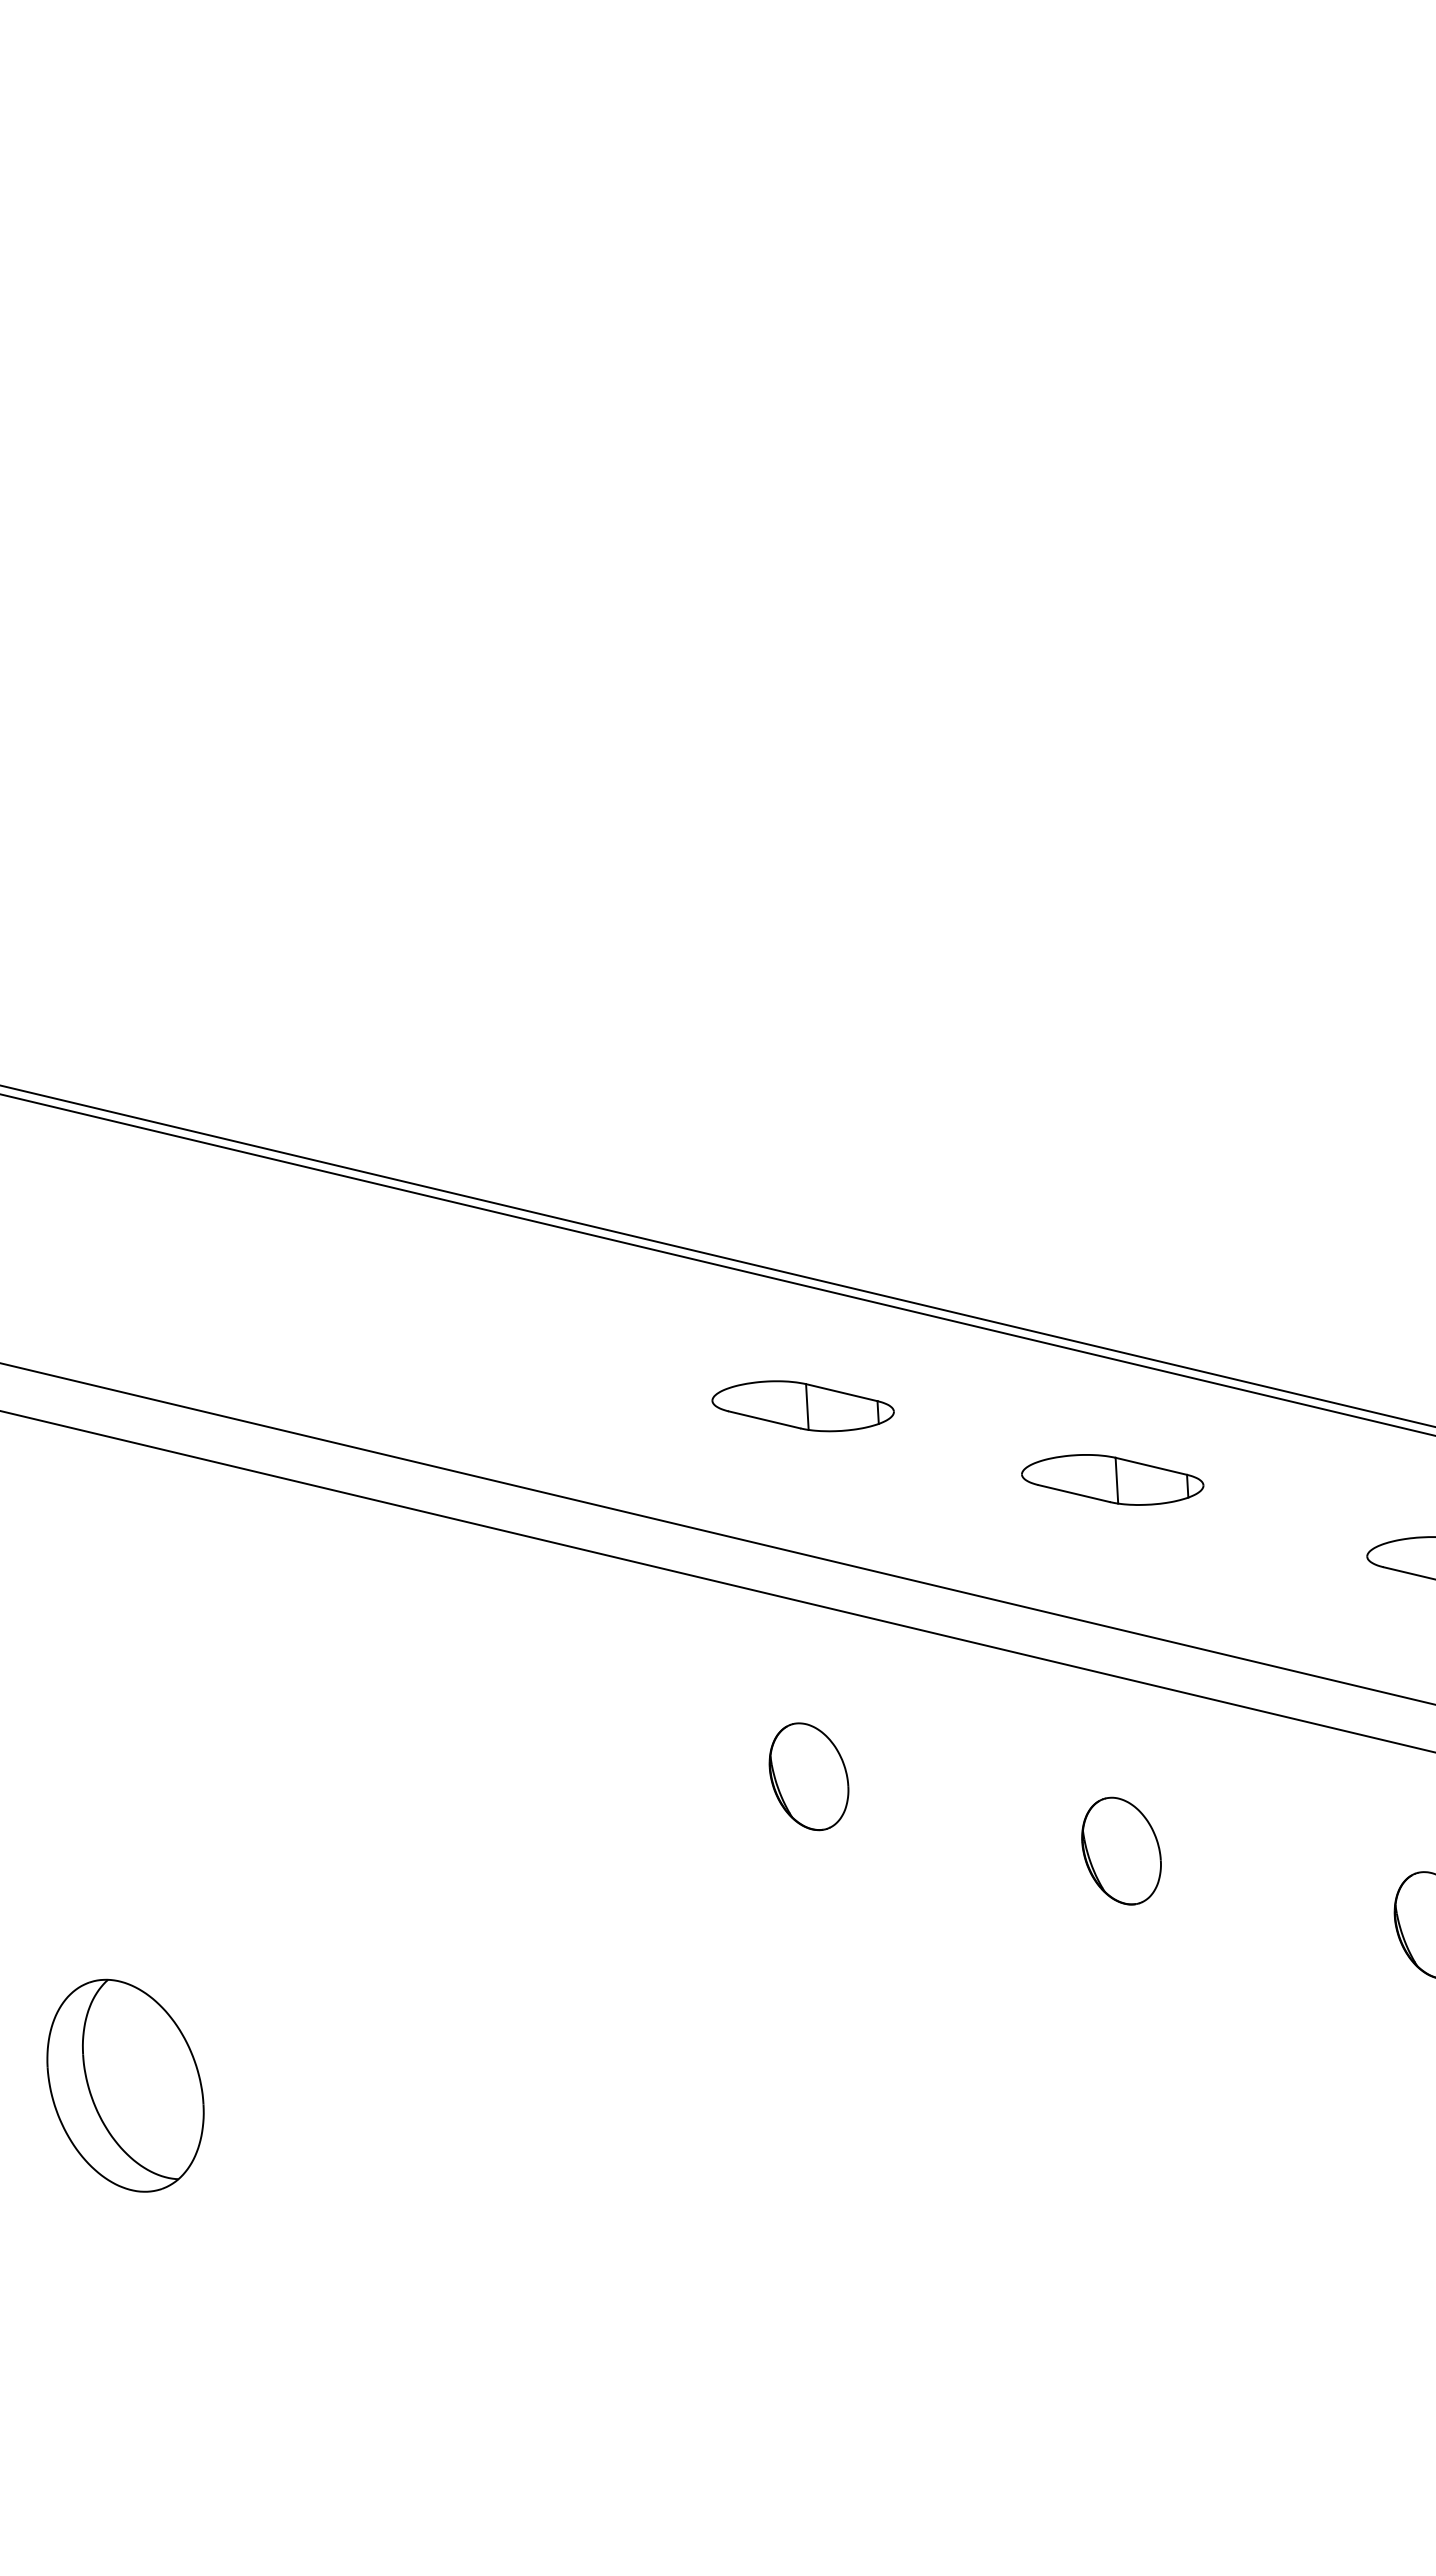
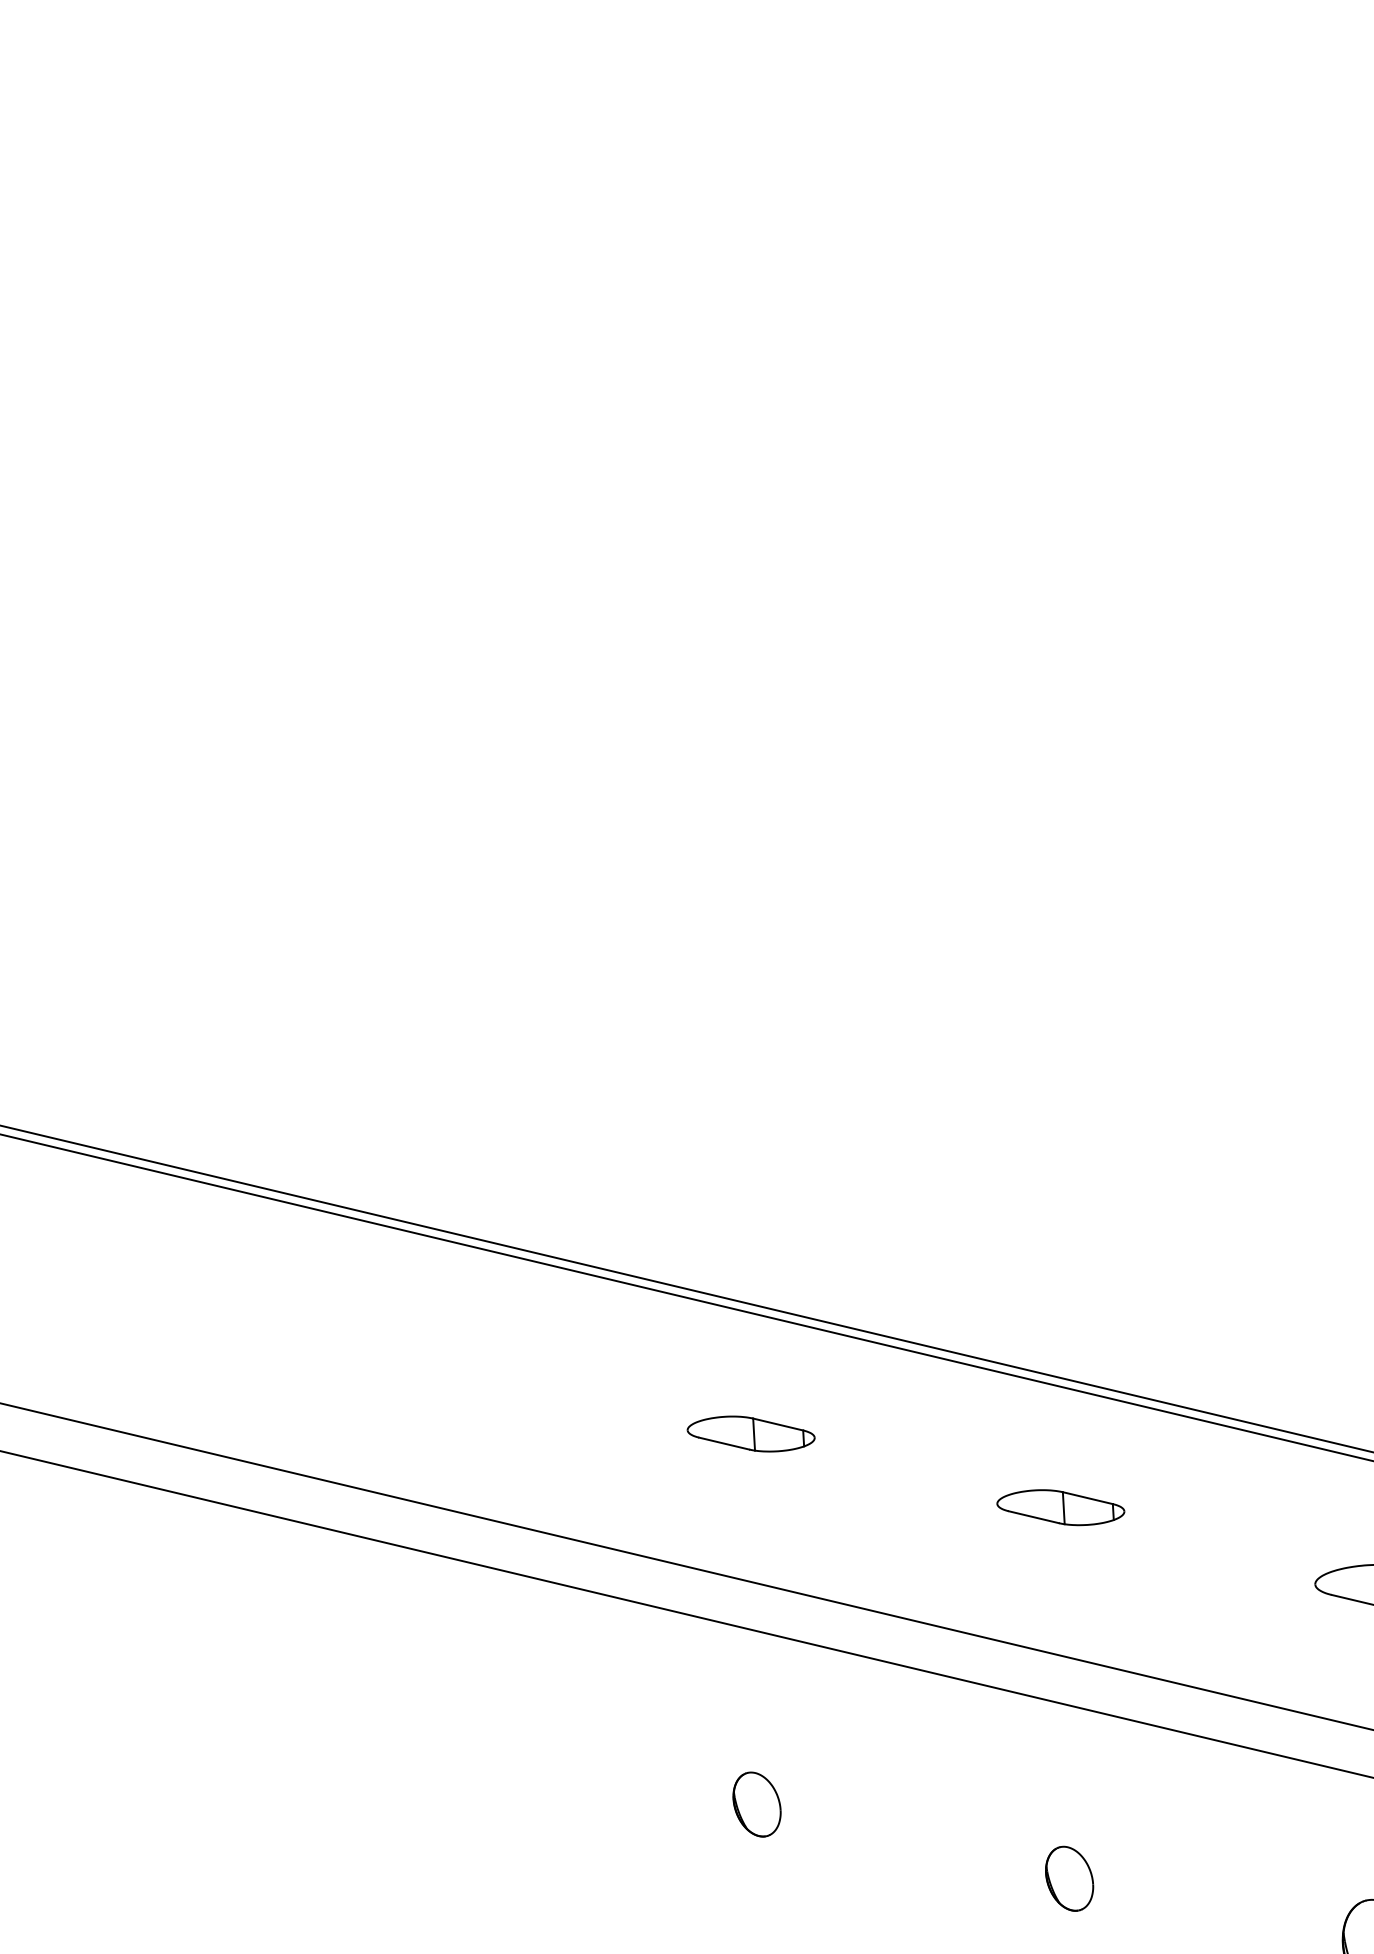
part: (802, 1406) -> (750, 1434), size x0.7
part: (1112, 1479) -> (1060, 1507), size x0.7
part: (808, 1776) -> (756, 1804), size x0.6
part: (1121, 1850) -> (1069, 1878), size x0.6

